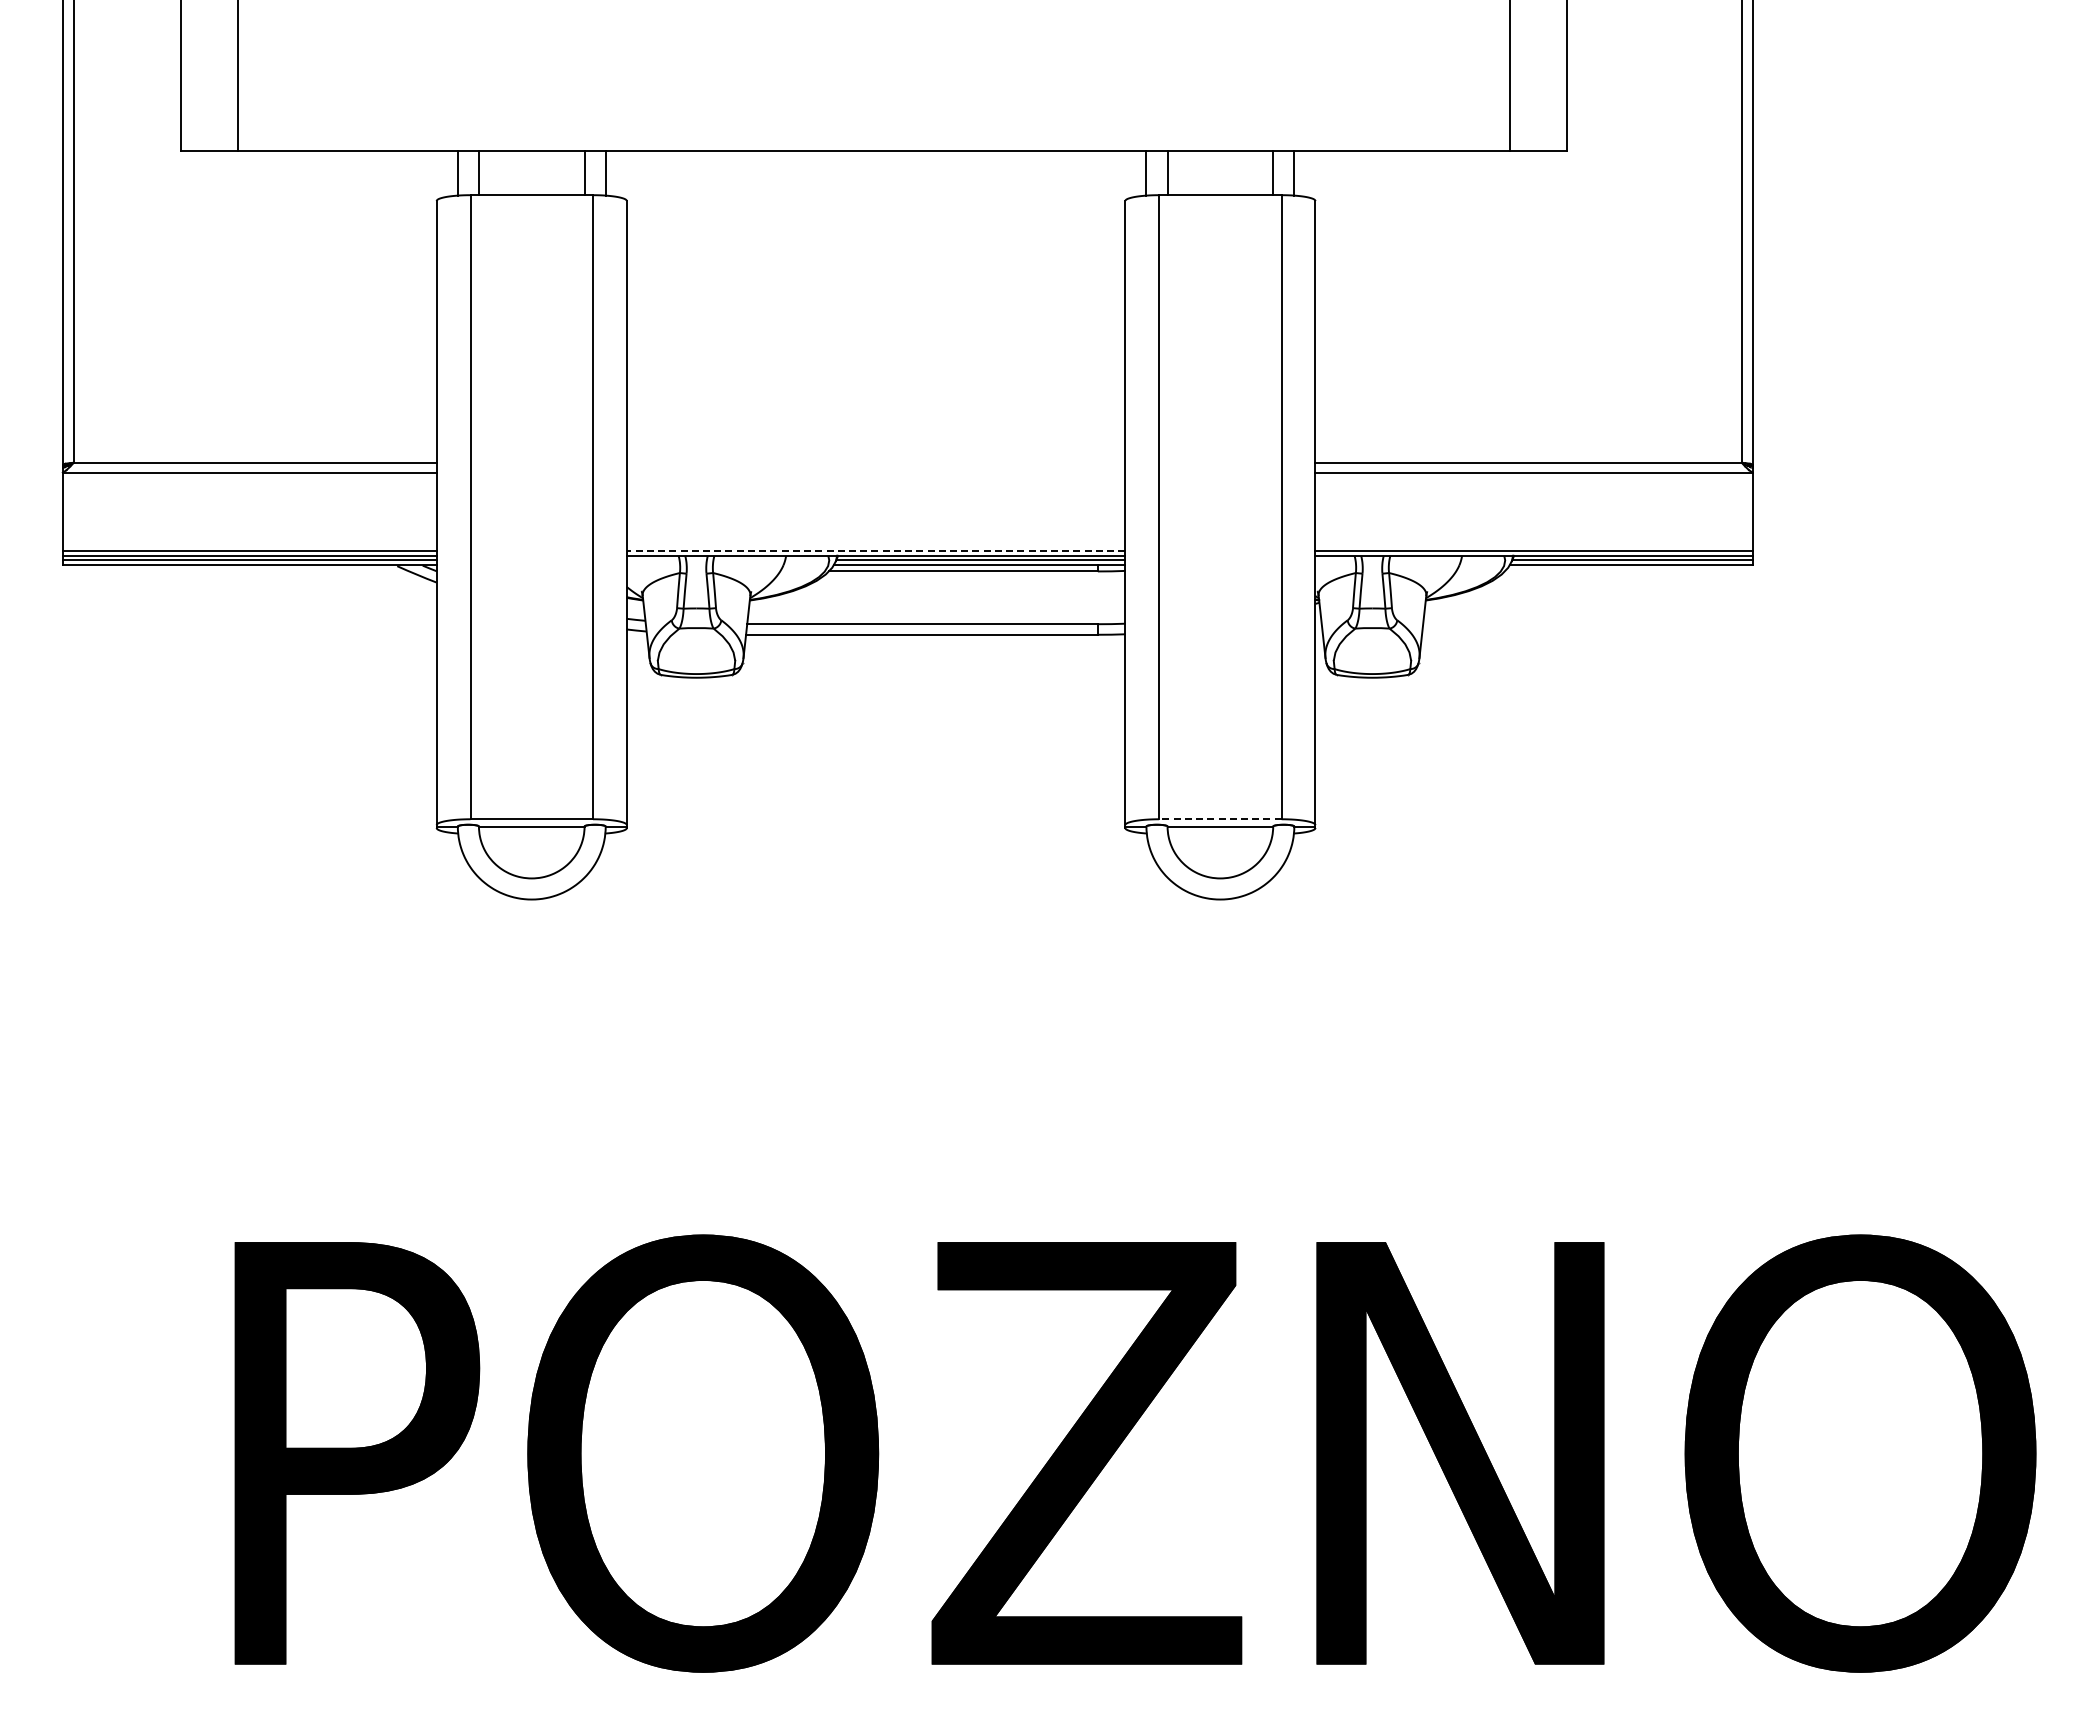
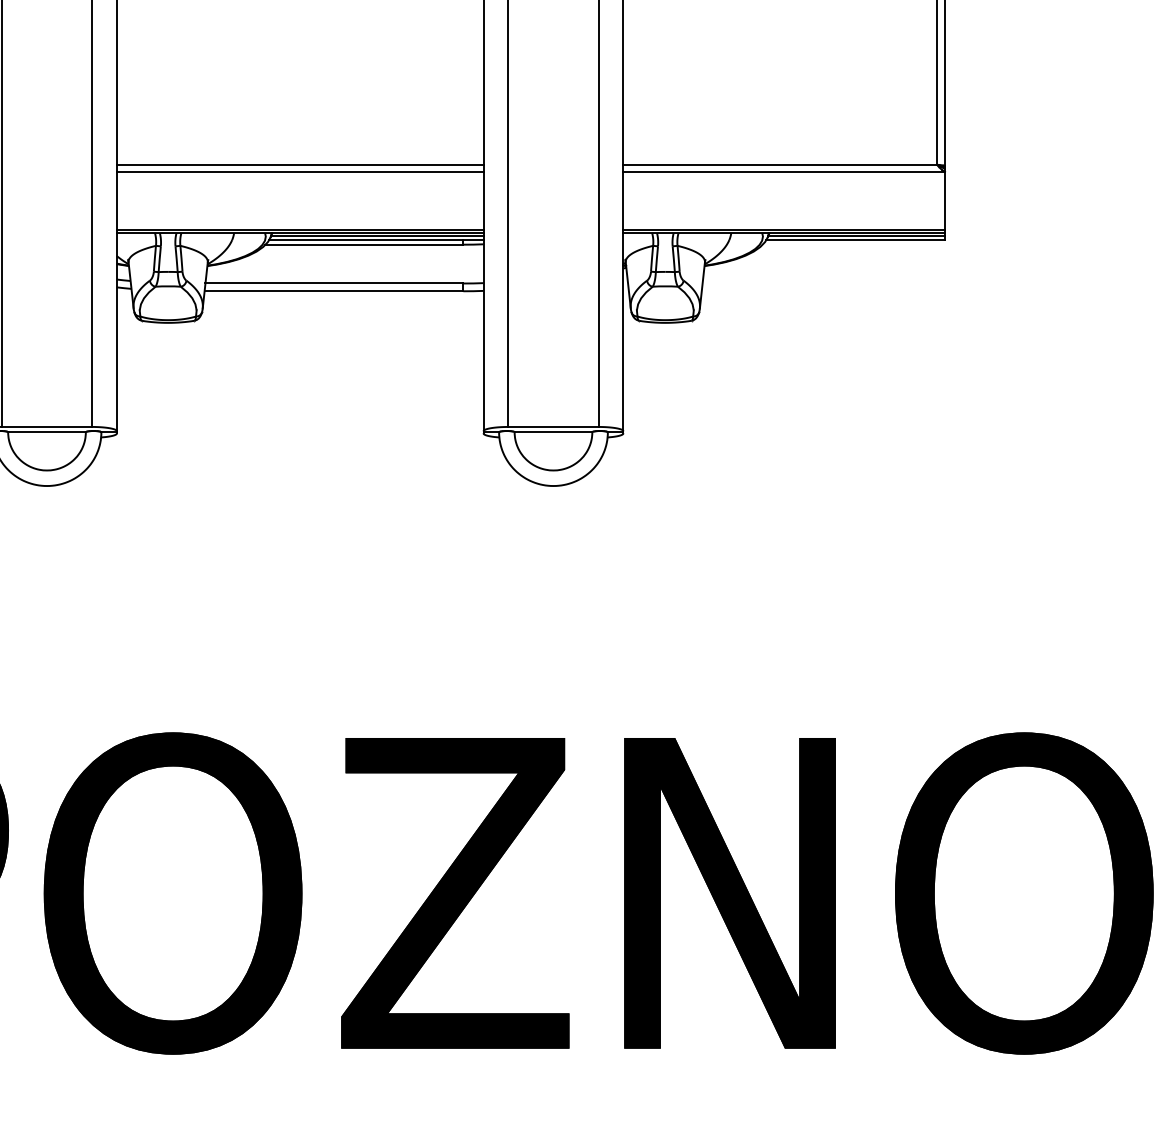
line: (875, 462) -> (299, 164), added
line: (875, 472) -> (299, 171), added
line: (875, 551) -> (299, 230), dashed -> solid
line: (1219, 819) -> (552, 427), dashed -> solid

